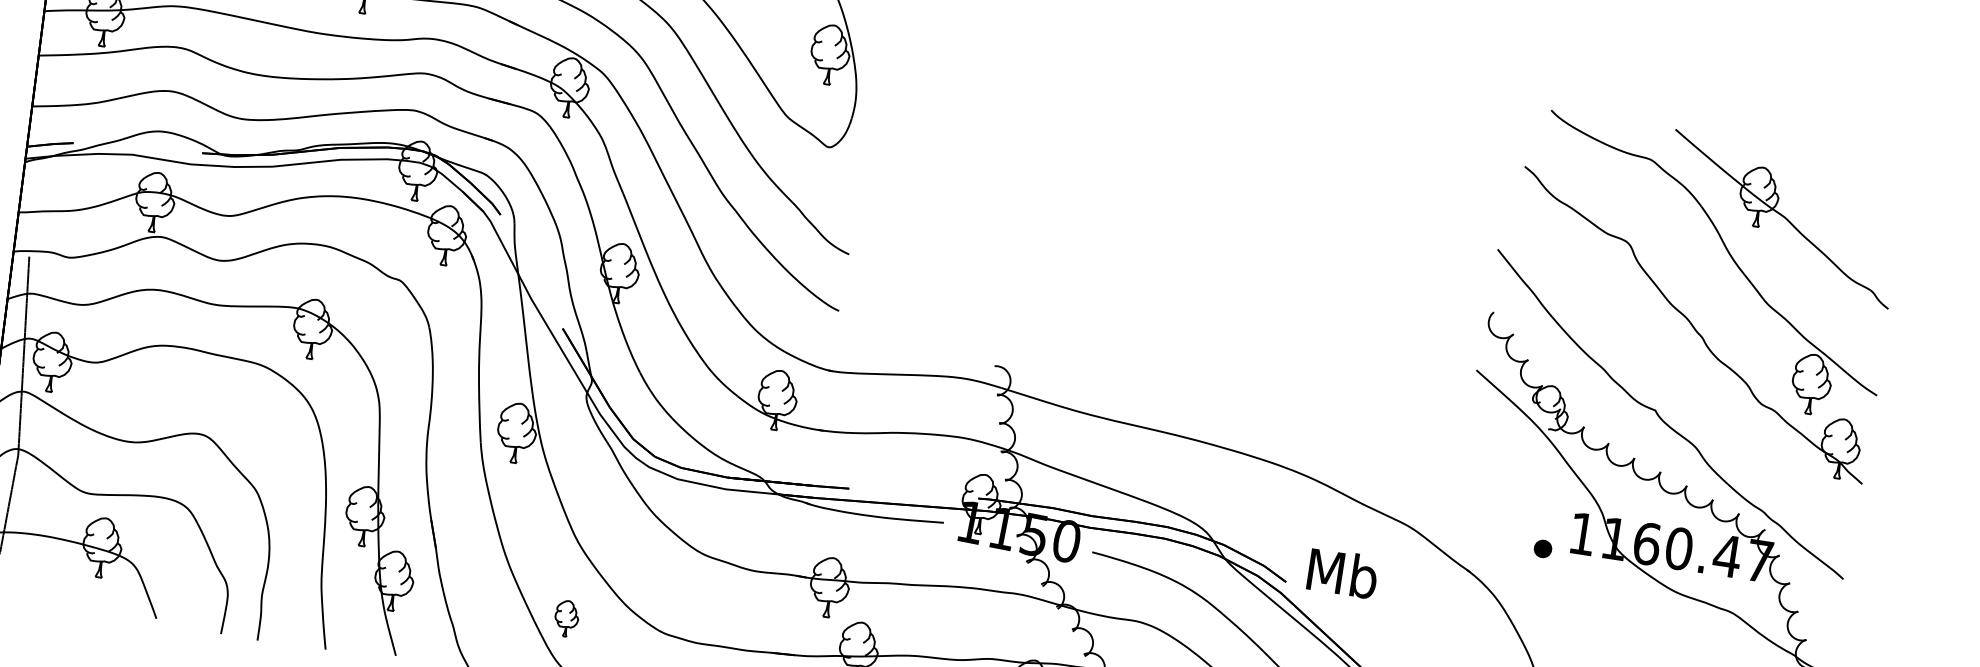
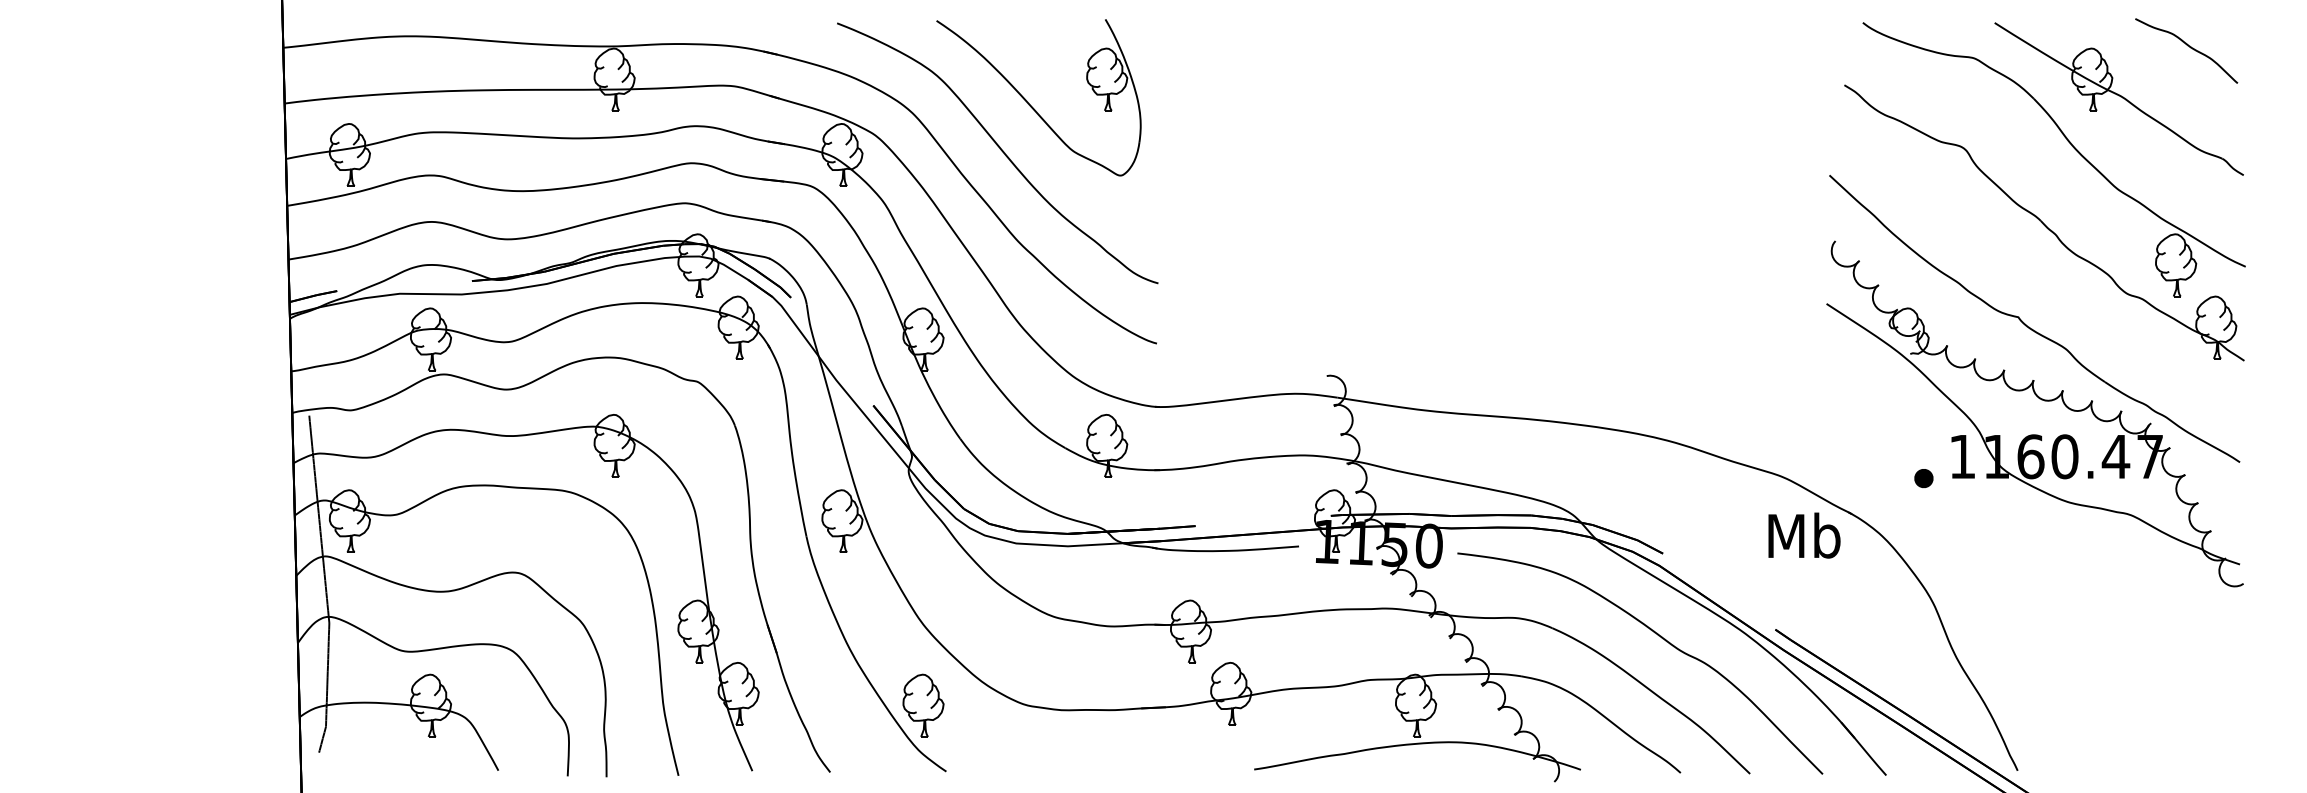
curve: (1853, 179) -> (2187, 46), added
text: (1342, 573) -> (1804, 535), moved
part: (566, 618) -> (923, 705), size x1.67

